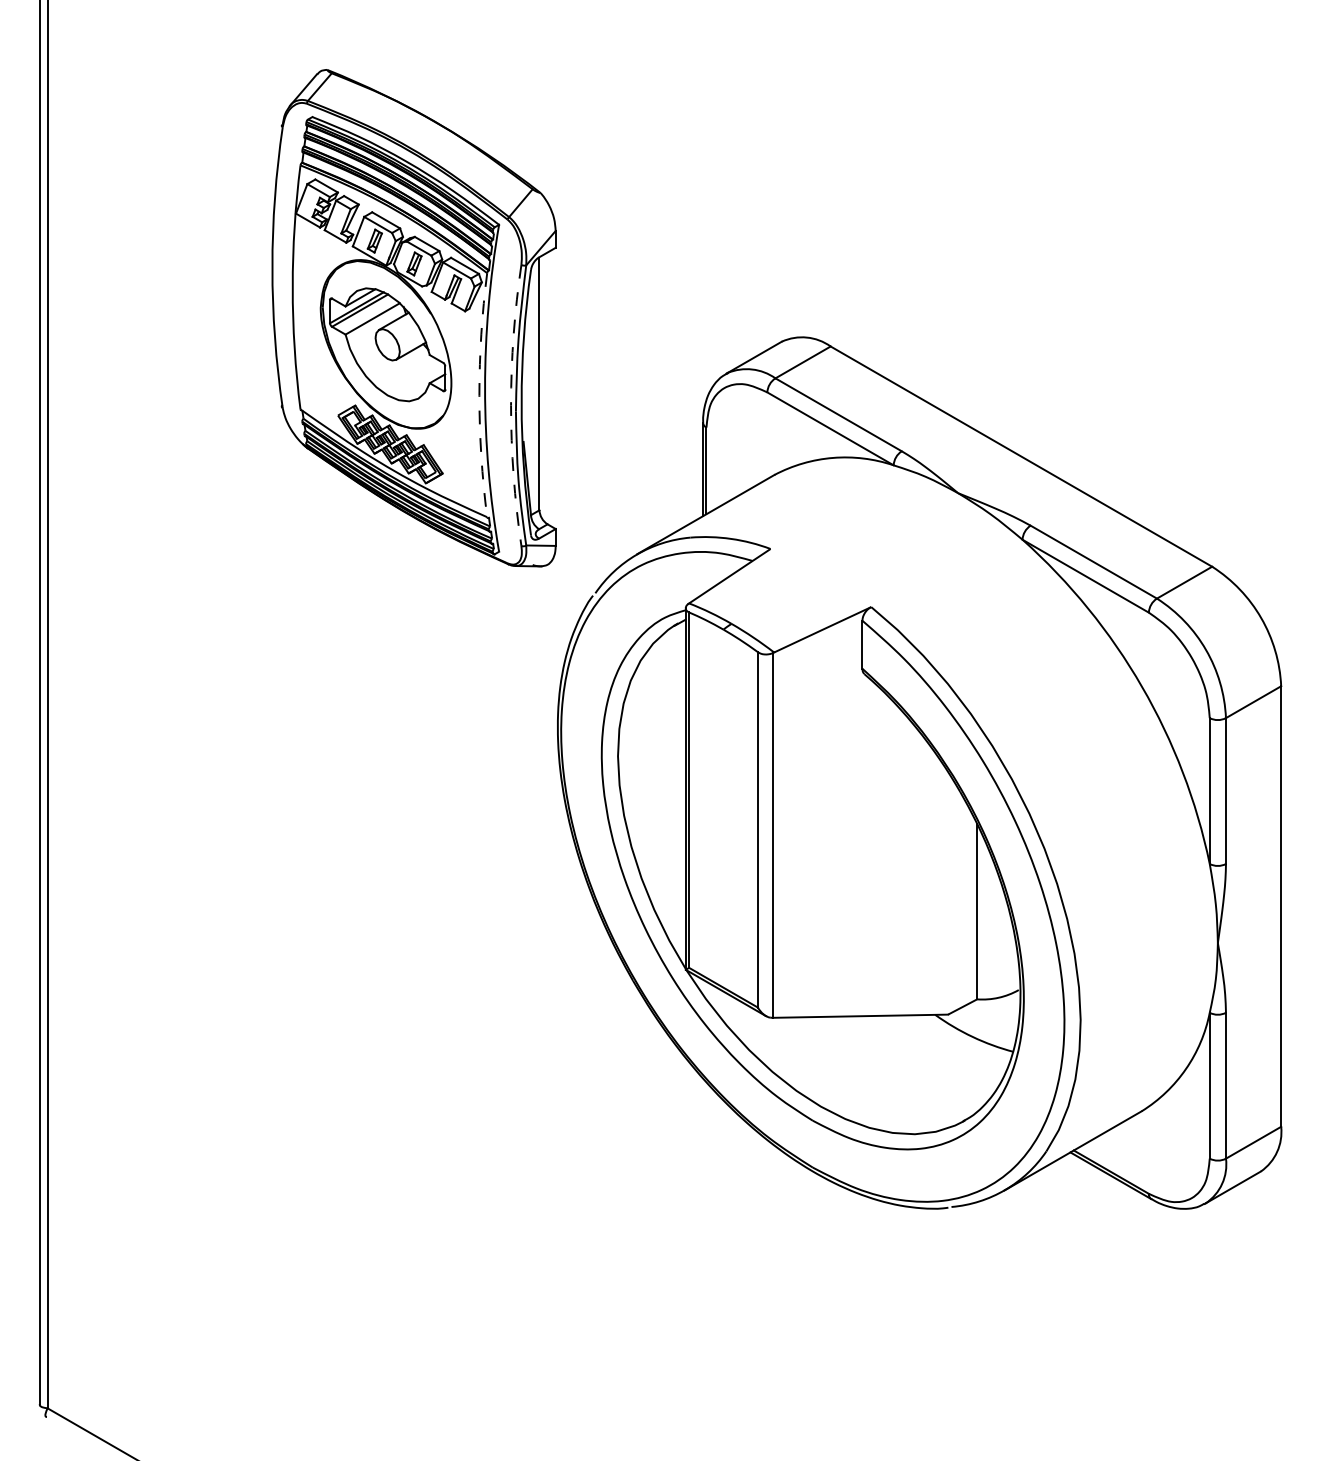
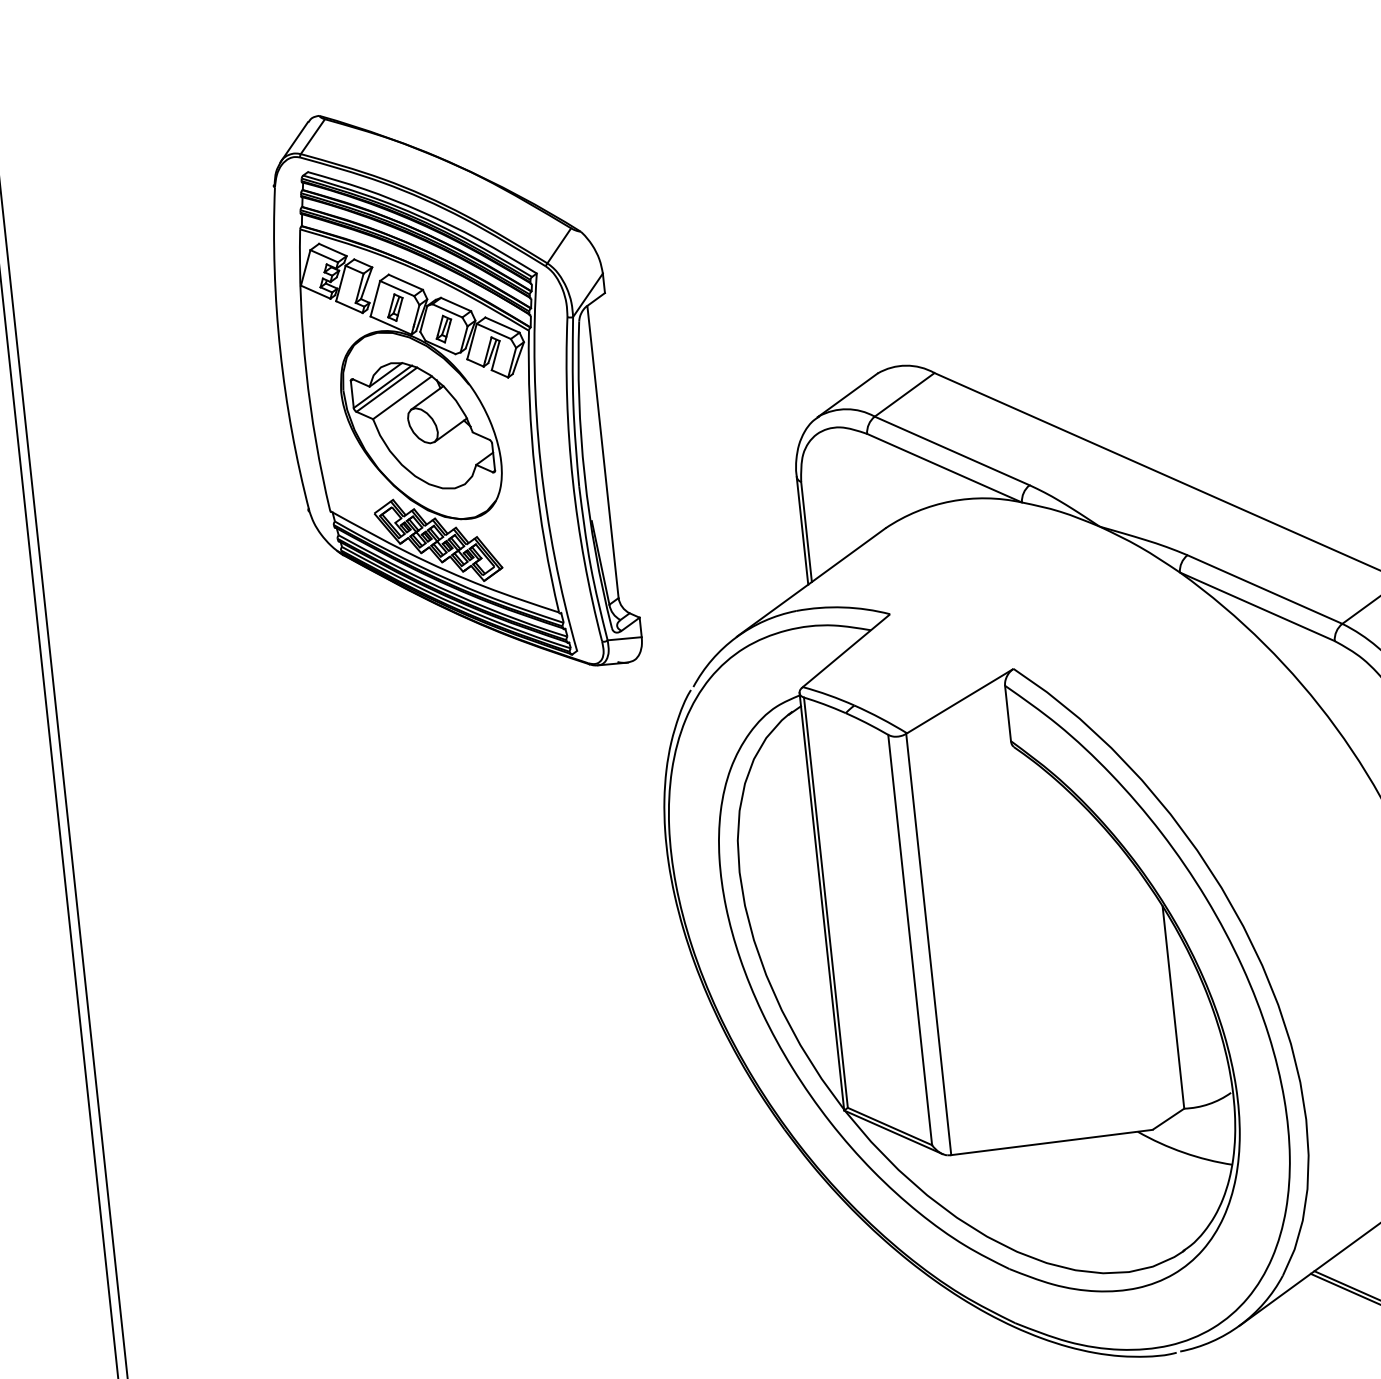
arc: (479, 395) -> (535, 472), dashed -> solid
arc: (511, 405) -> (573, 480), dashed -> solid

